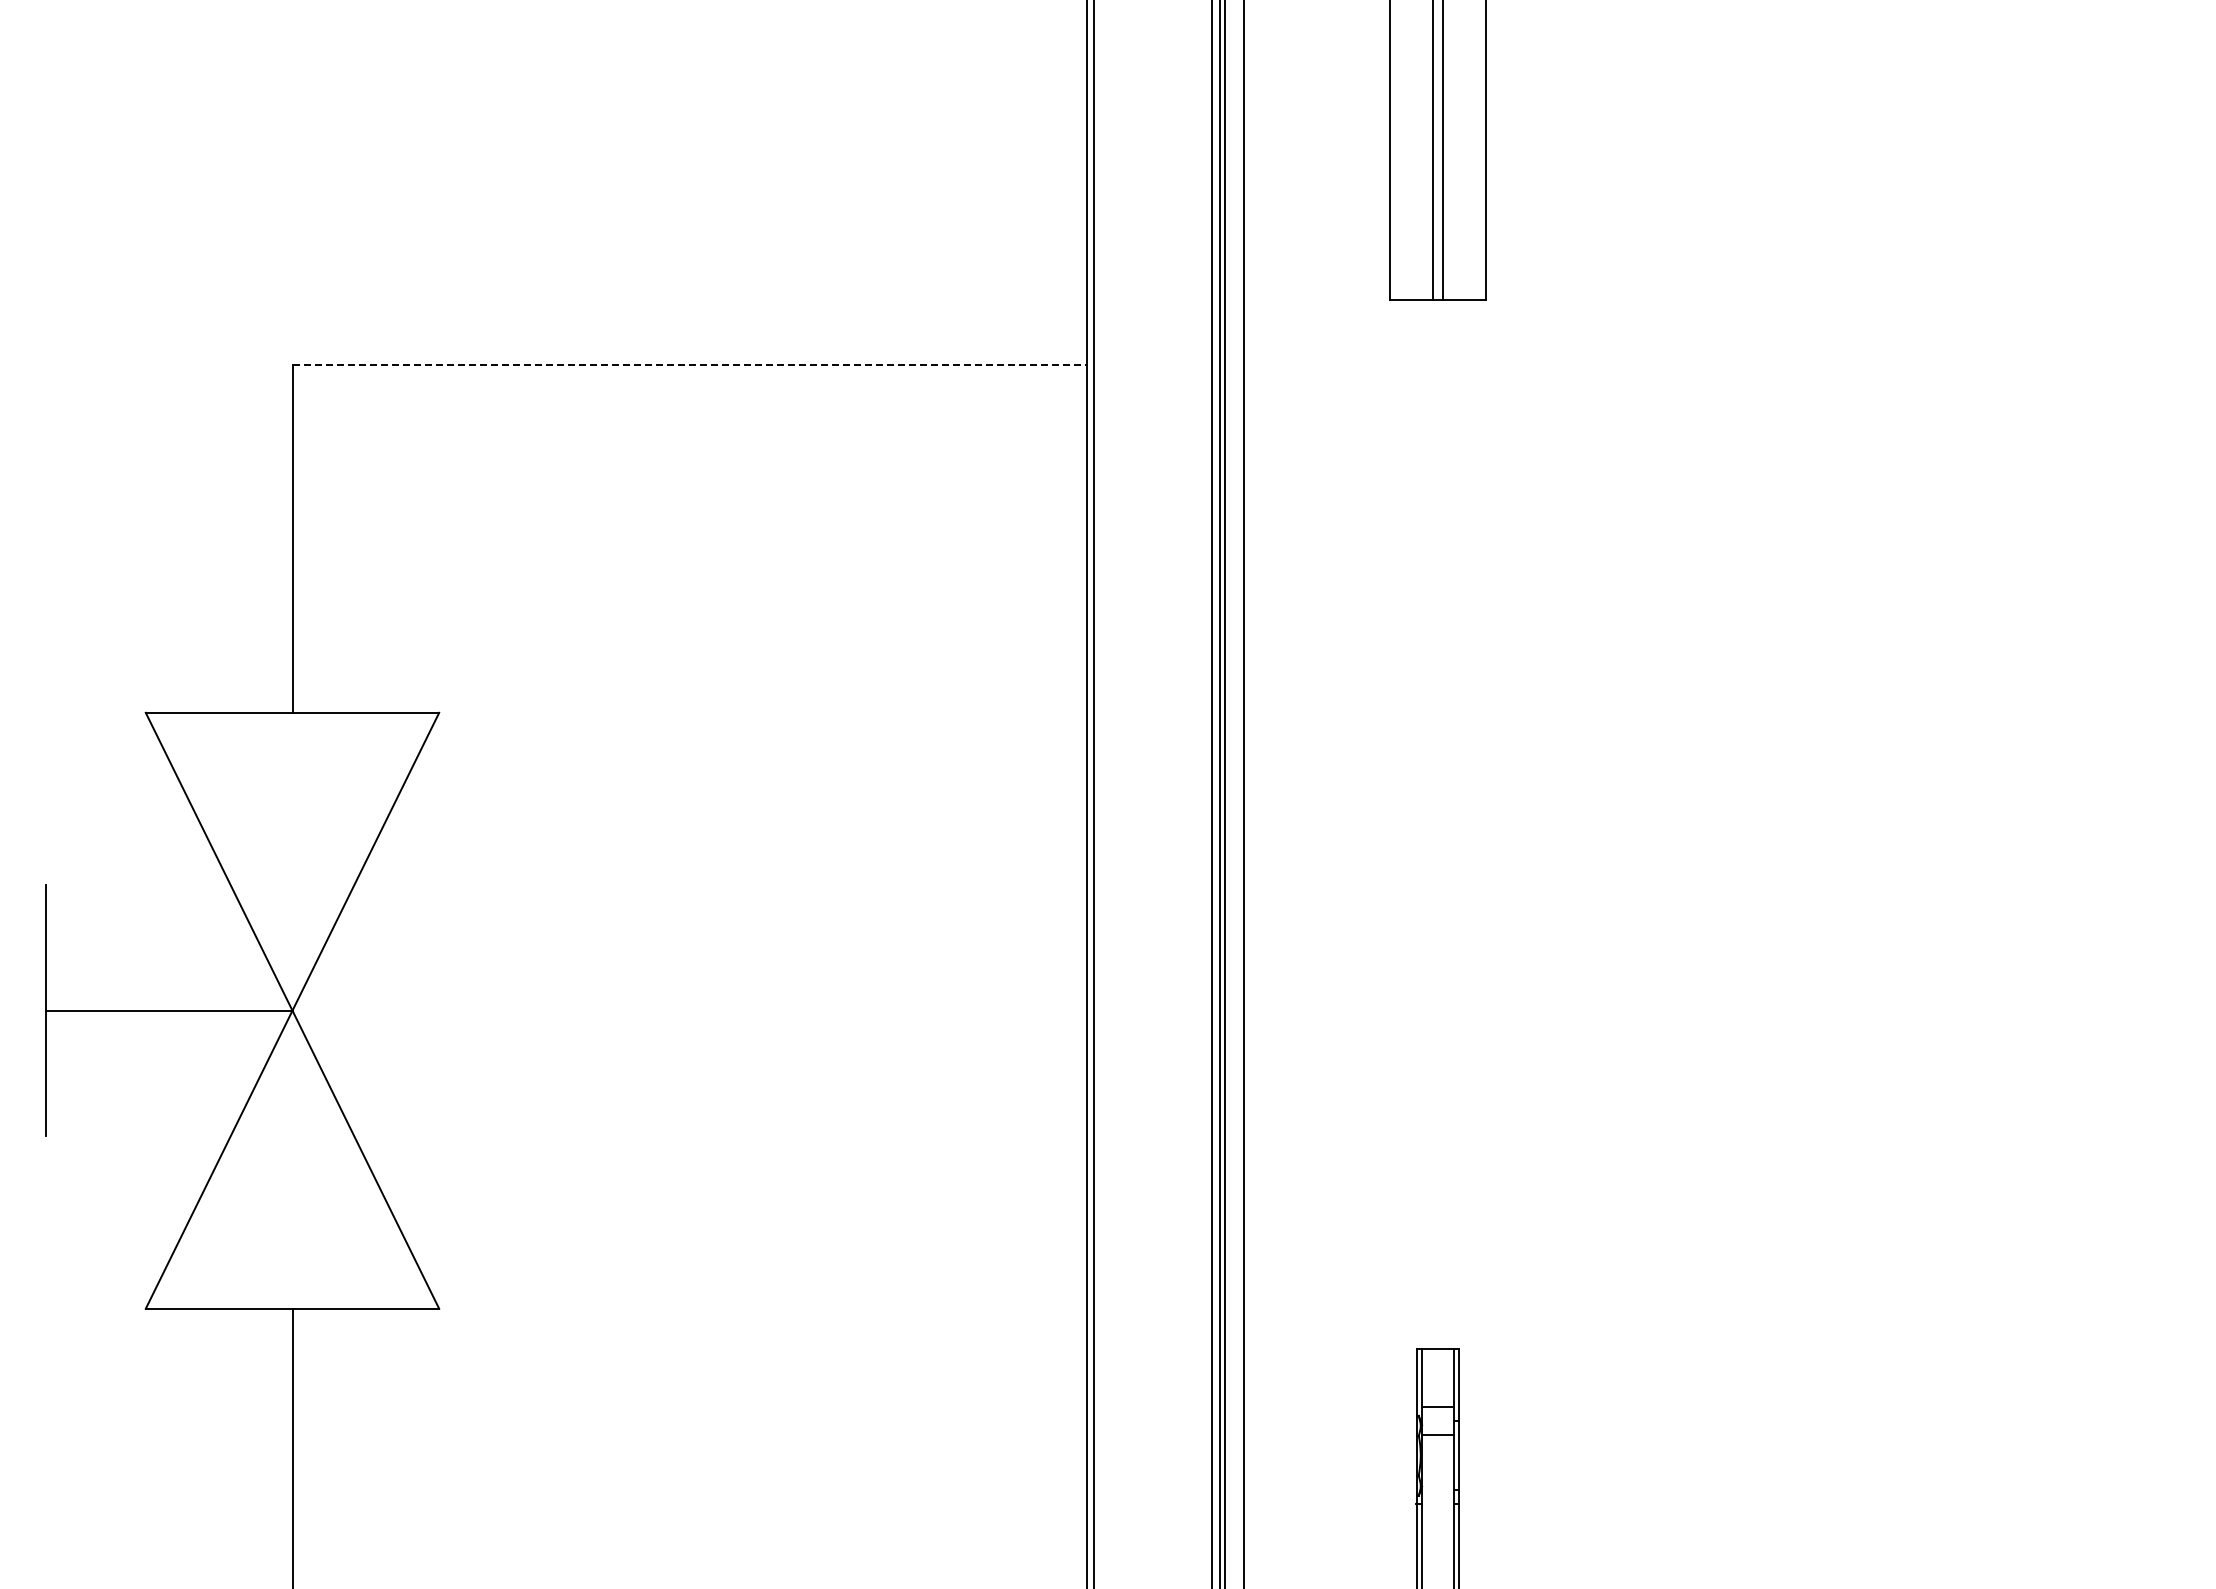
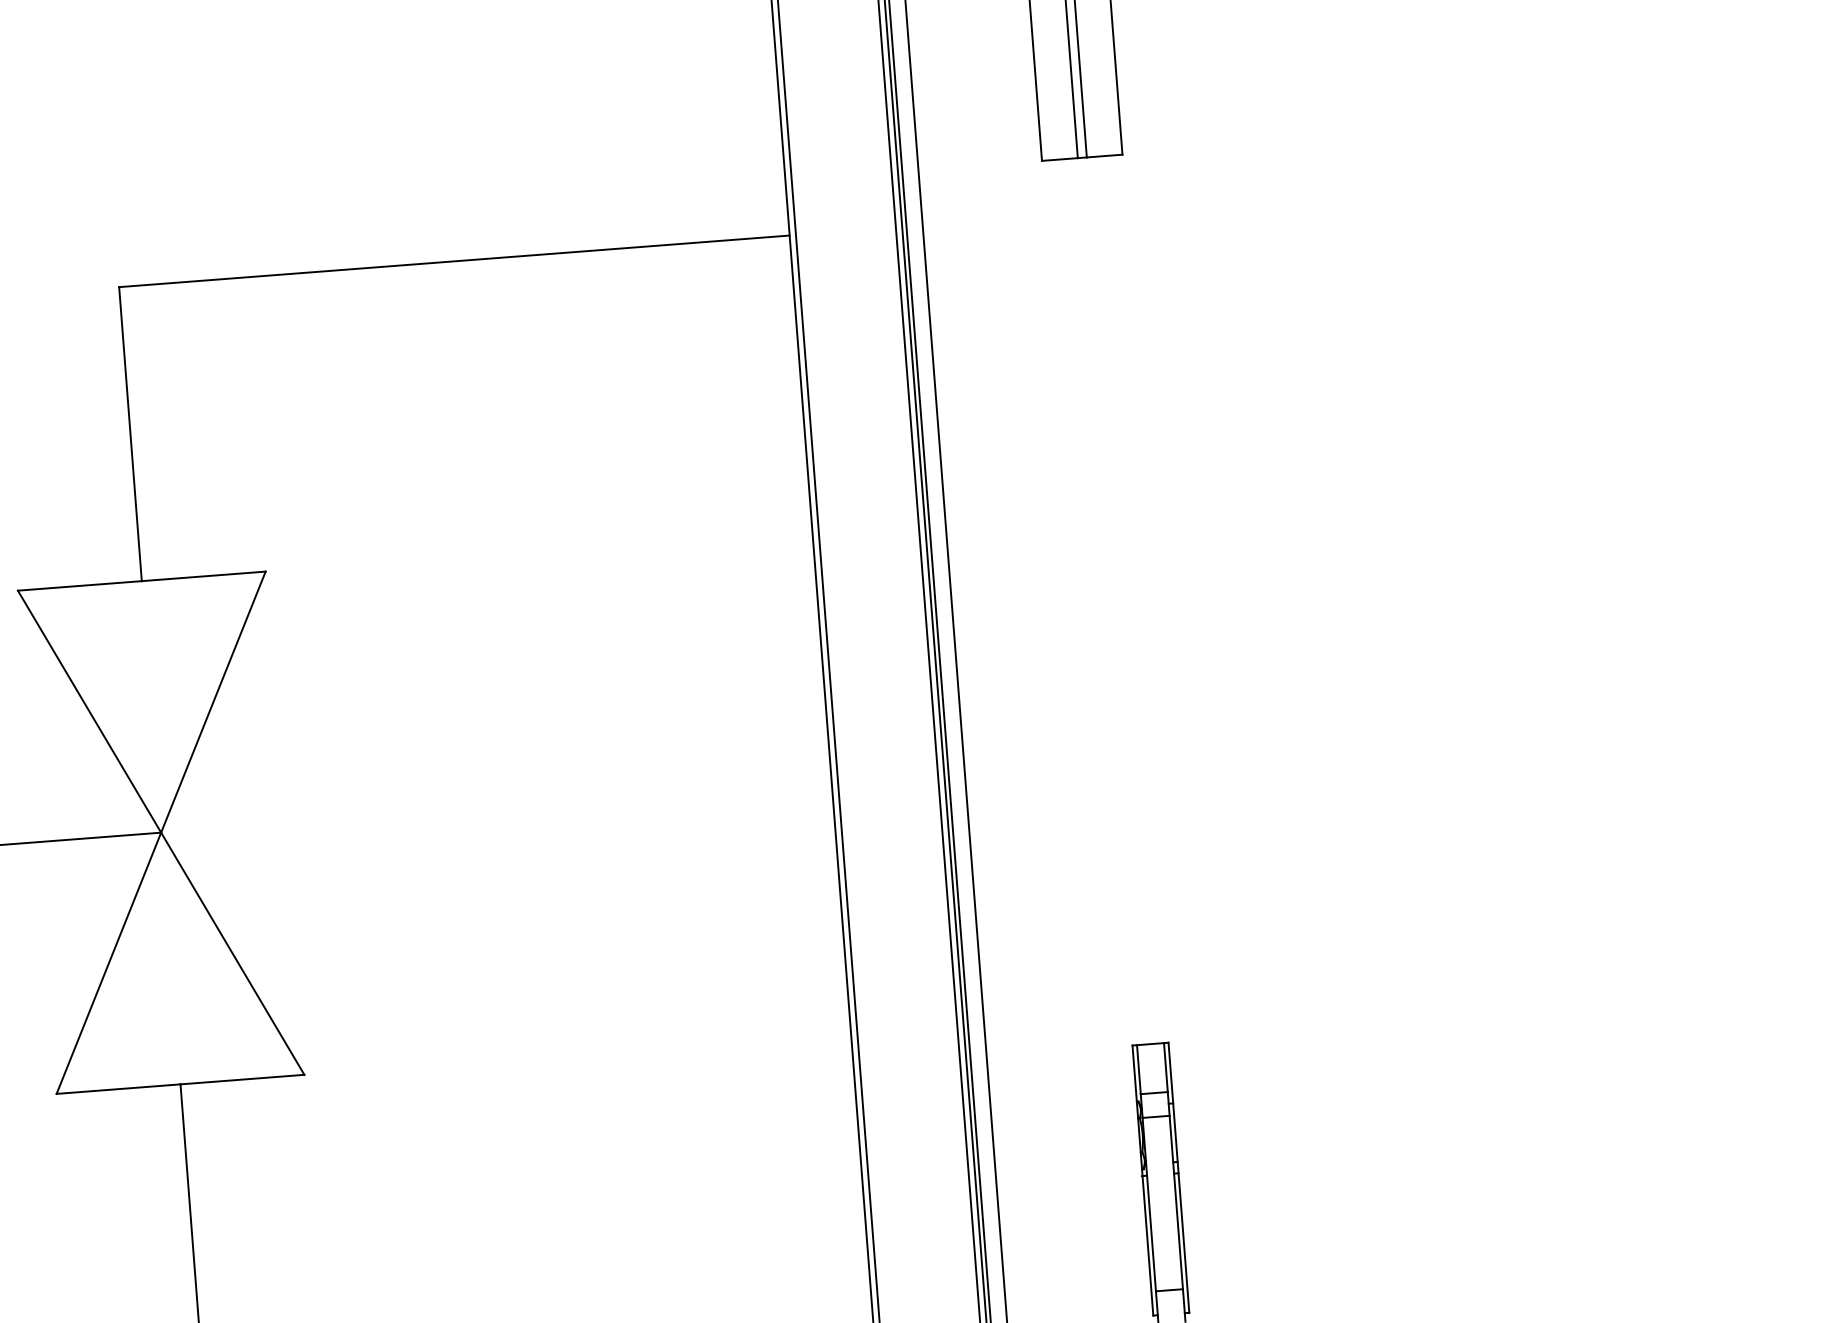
line: (690, 364) -> (455, 261), dashed -> solid

